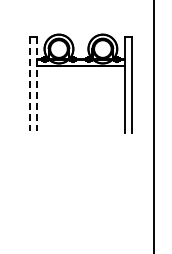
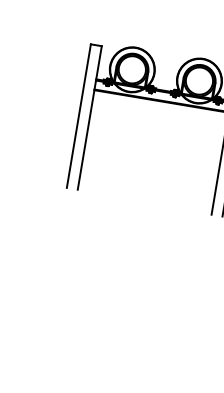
line: (29, 84) -> (78, 116), dashed -> solid
line: (37, 84) -> (90, 118), dashed -> solid

